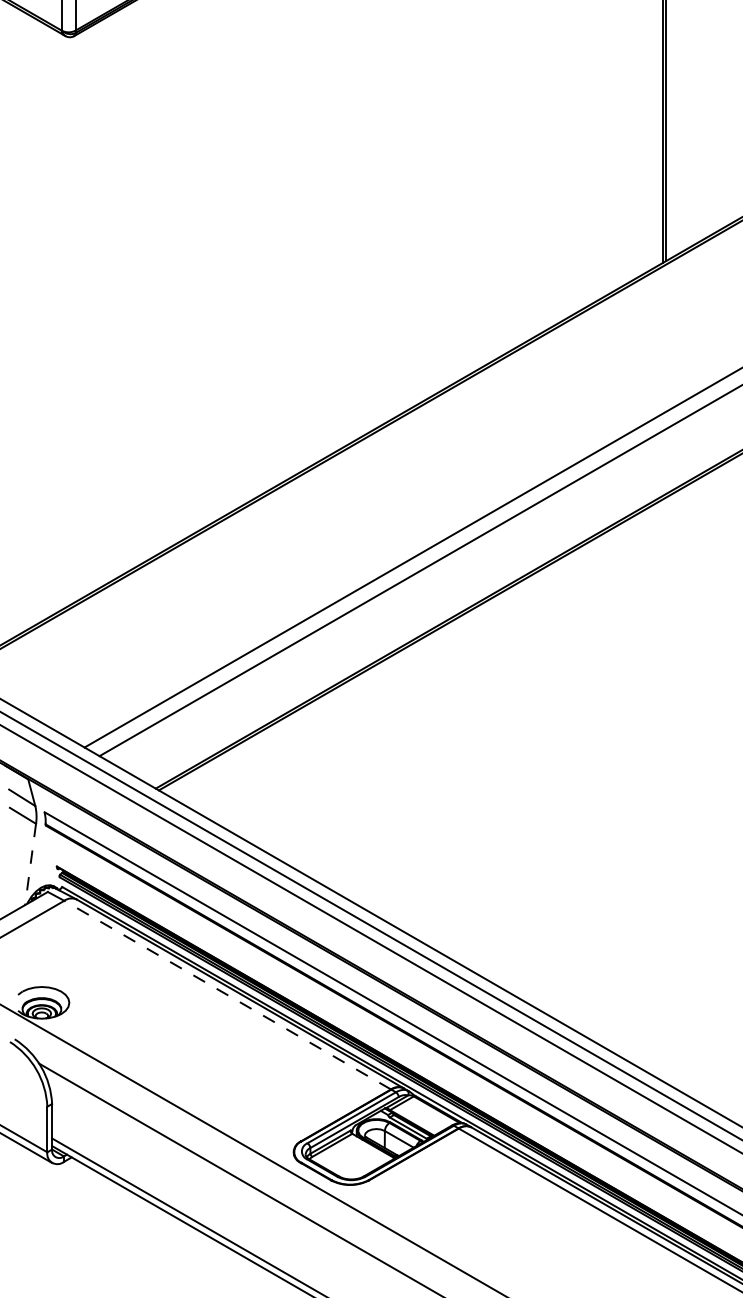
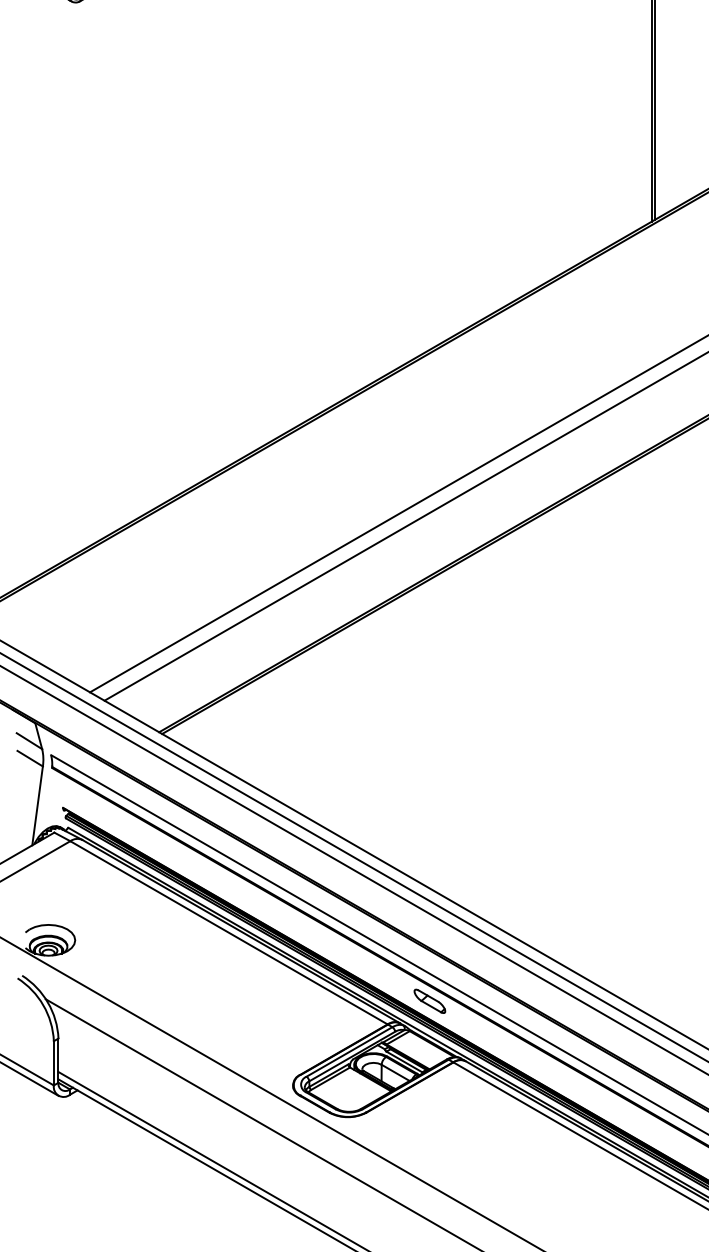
line: (30, 864) -> (37, 805), dashed -> solid
line: (227, 995) -> (228, 933), dashed -> solid
part: (434, 1065) -> (429, 1001), added

